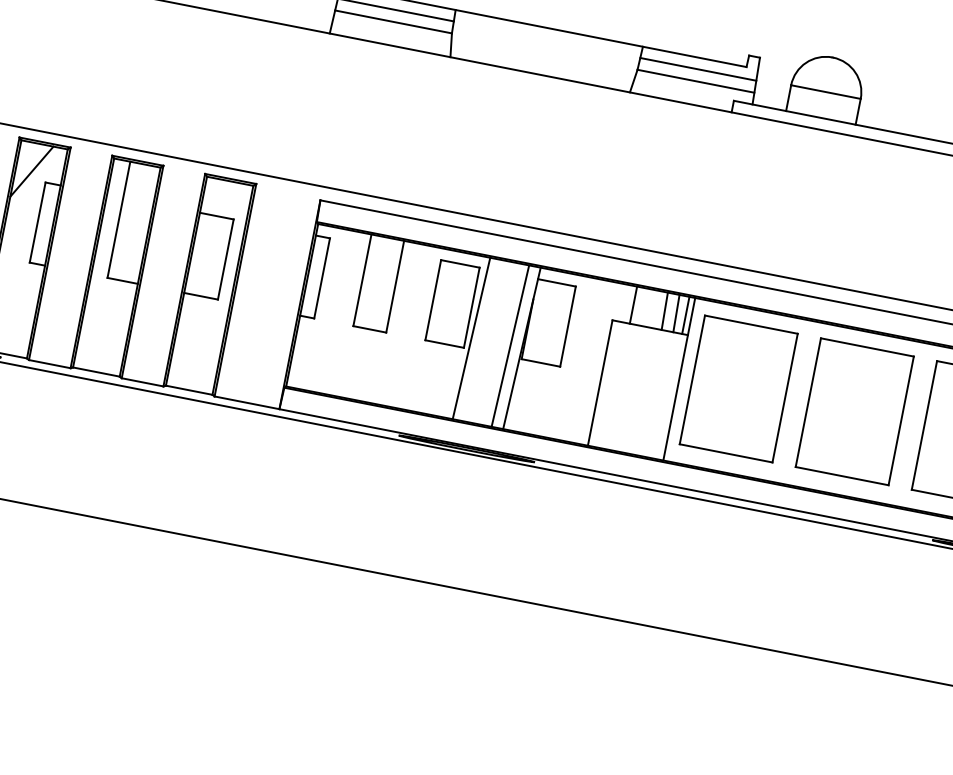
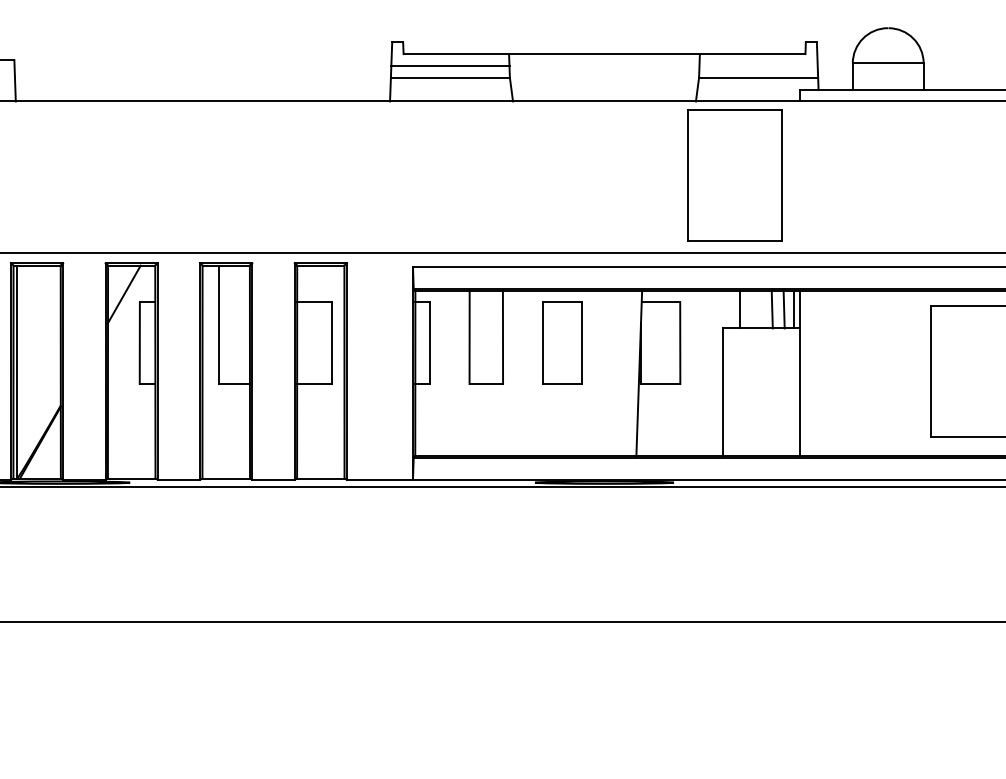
line: (698, 69) -> (758, 65), removed
line: (471, 338) -> (587, 373), removed
line: (510, 346) -> (627, 373), removed
part: (738, 388) -> (734, 175), moved

